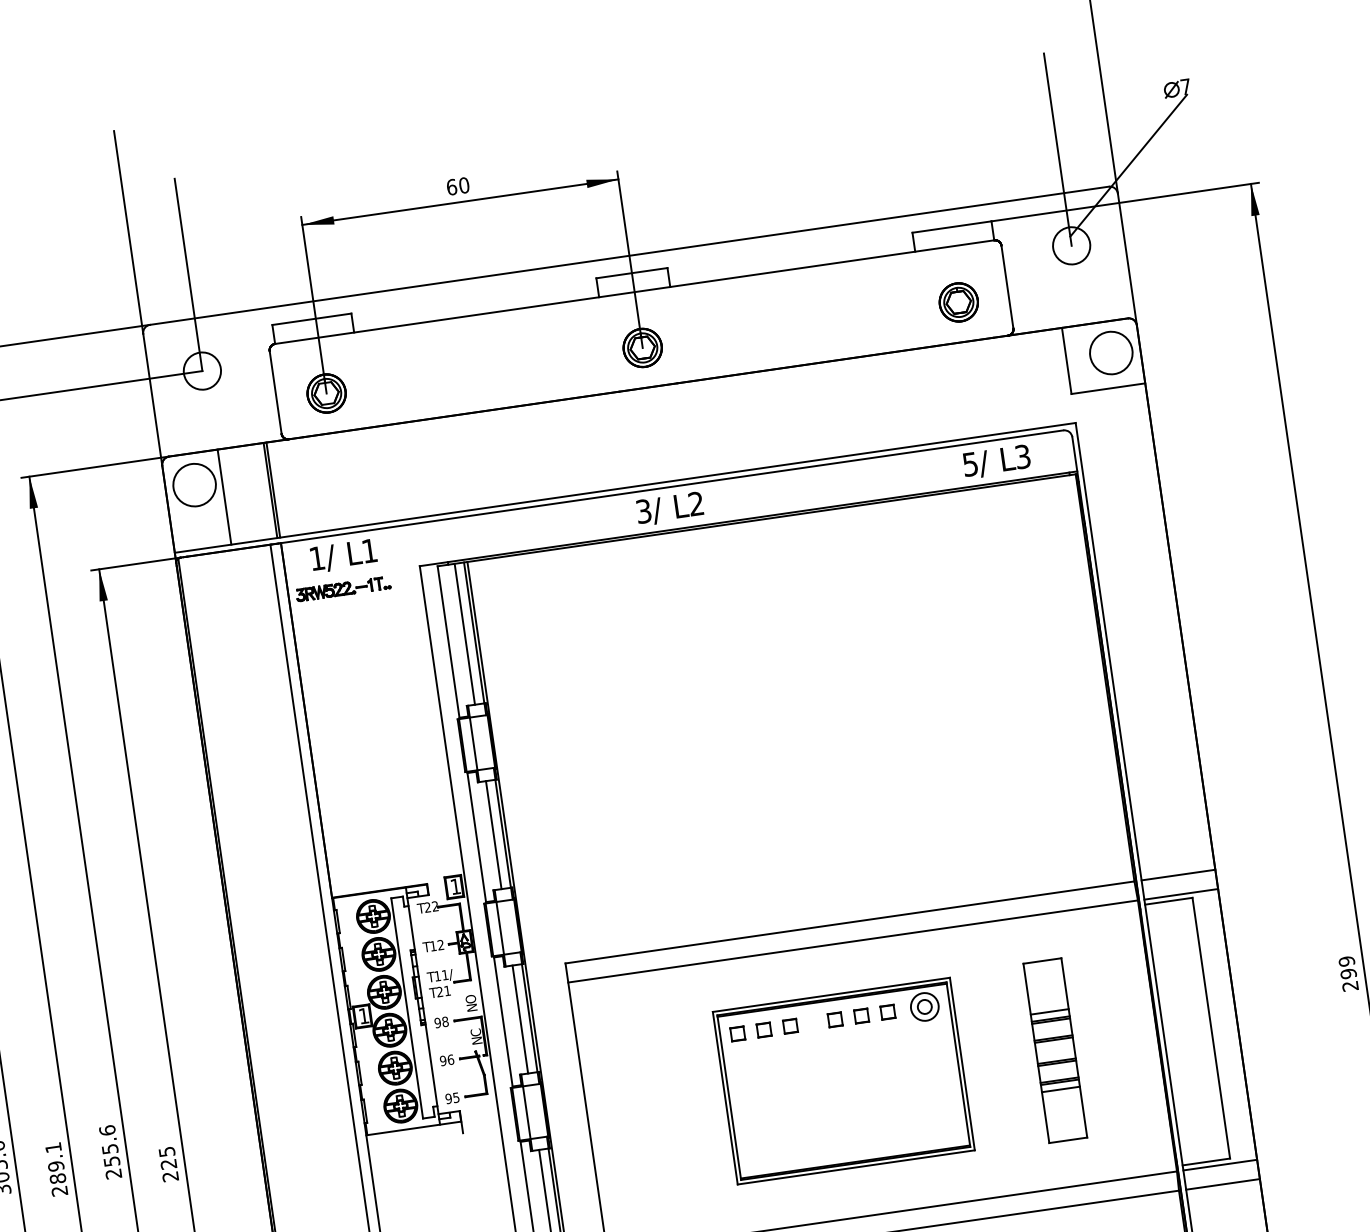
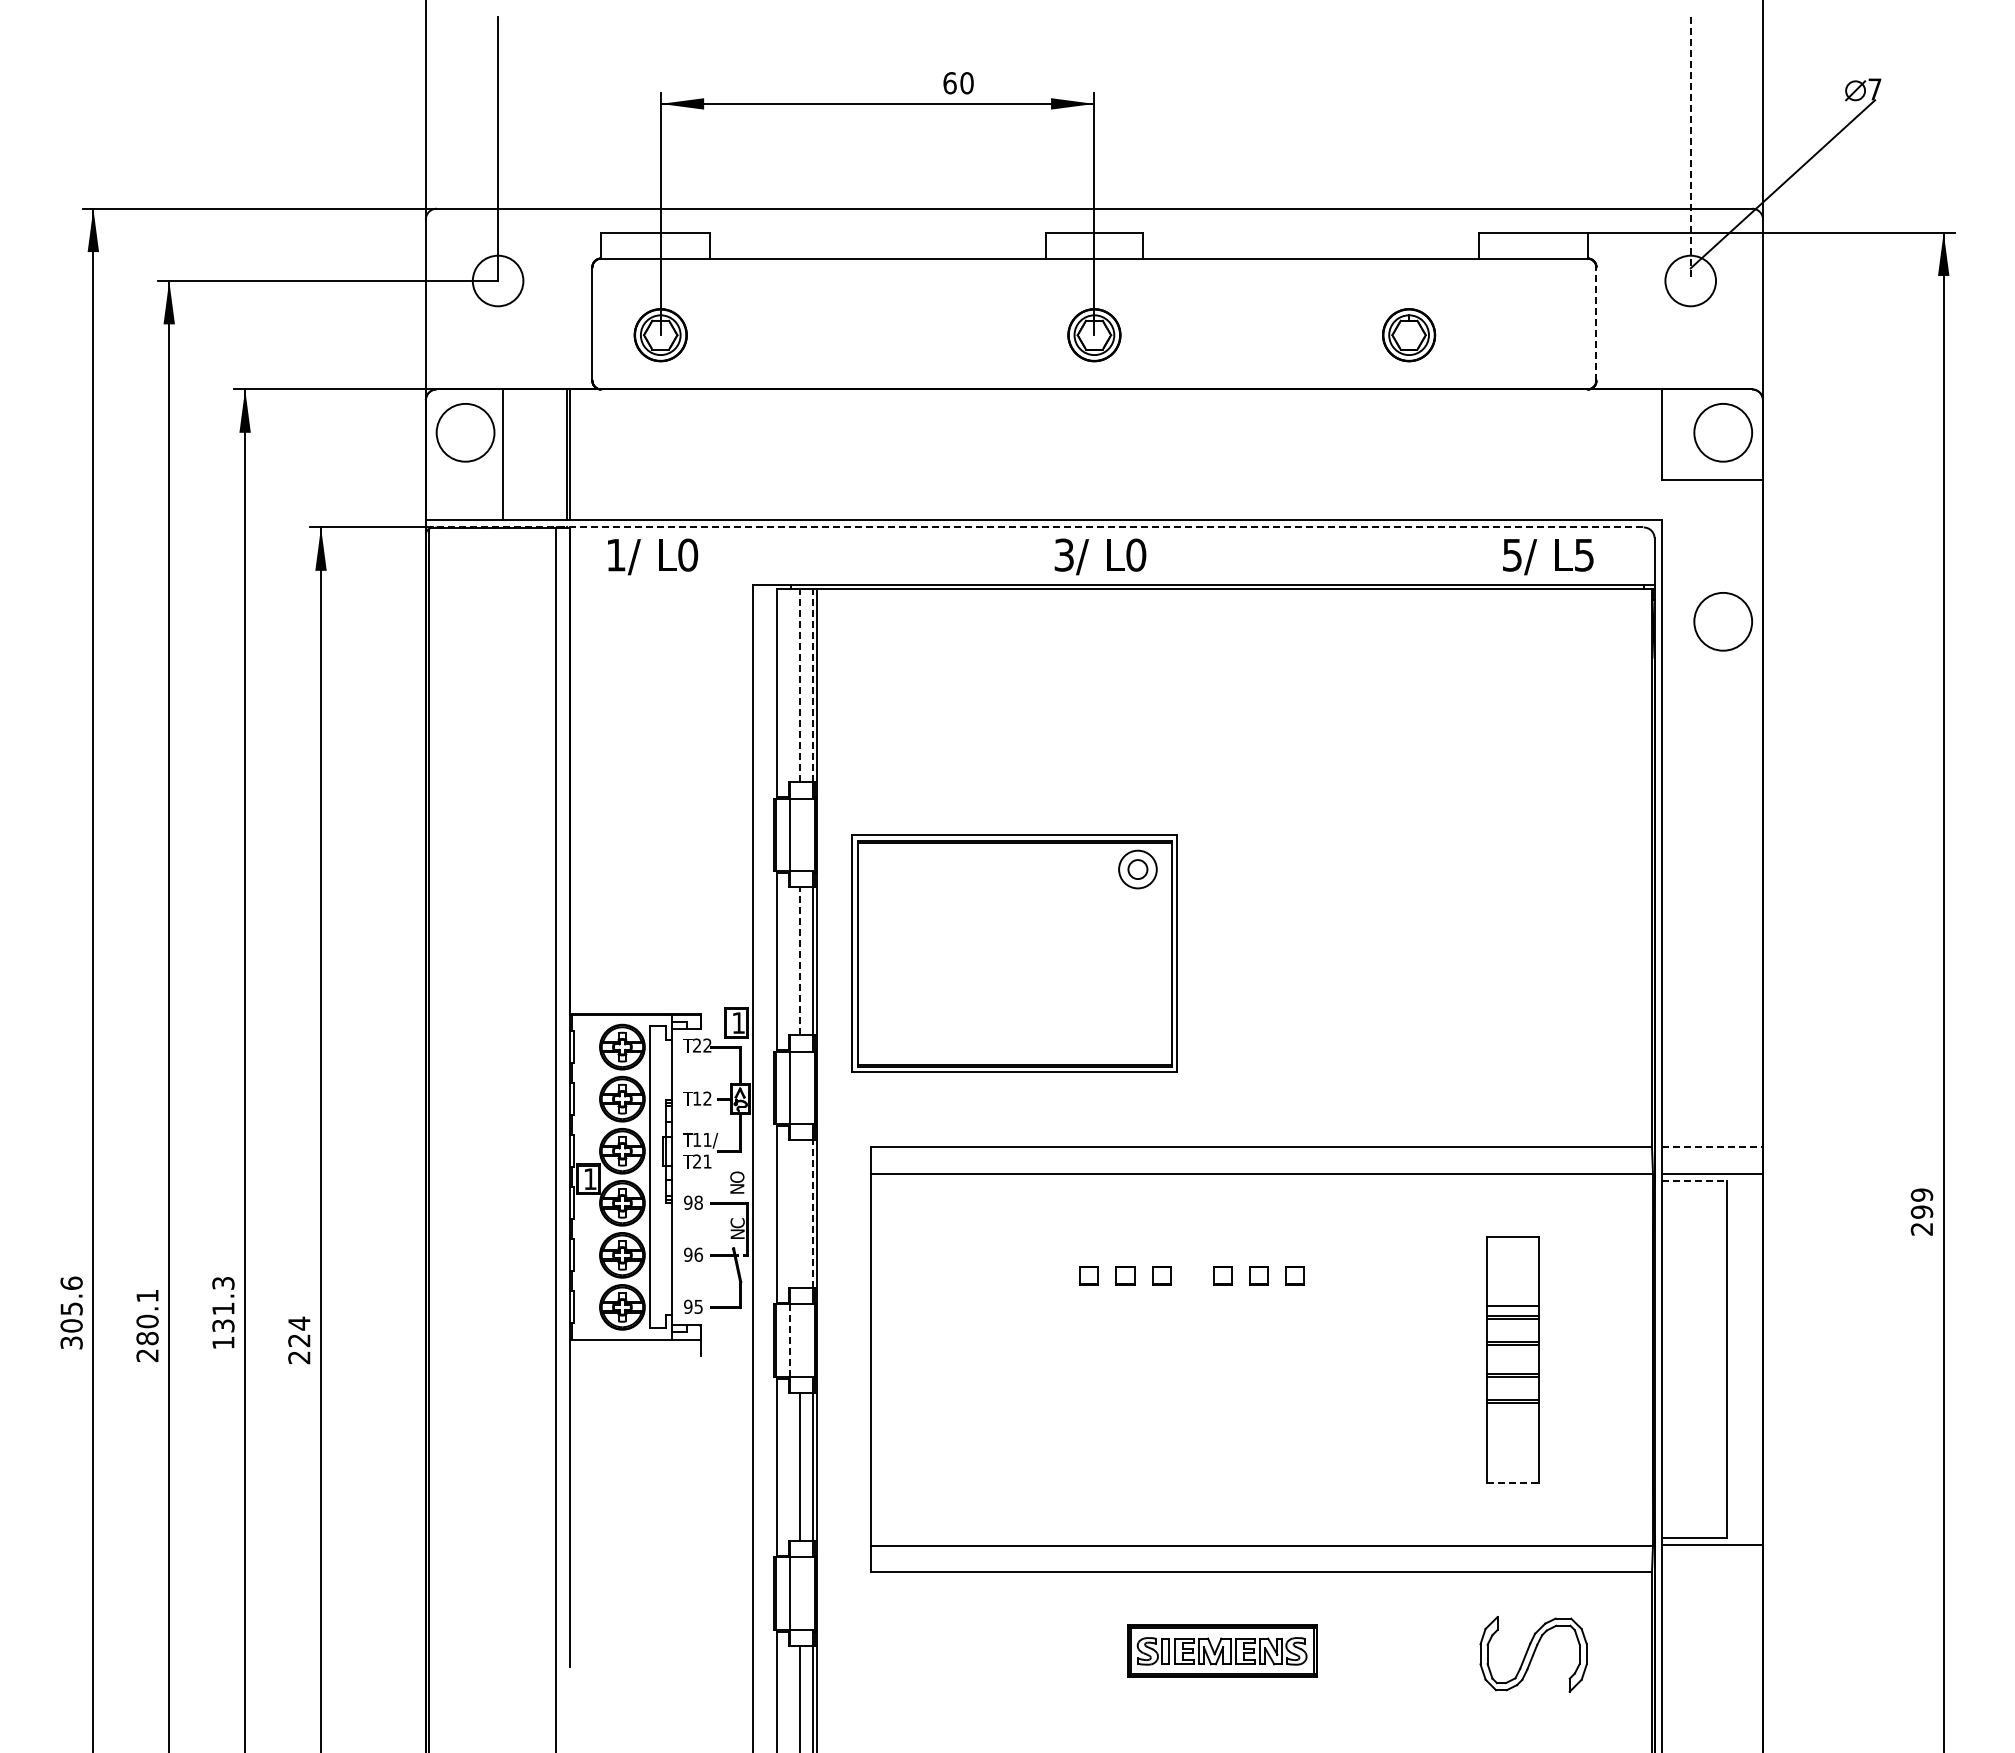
line: (1057, 150) -> (1690, 149), solid -> dashed
text: (458, 186) -> (958, 83), moved
line: (1007, 287) -> (1596, 324), solid -> dashed
part: (959, 302) -> (1409, 335), moved
text: (1022, 456) -> (1584, 554), 3 -> 5
circle: (1130, 490) -> (1722, 621), added
line: (623, 493) -> (1040, 527), solid -> dashed
text: (696, 503) -> (1136, 554), 2 -> 0
text: (369, 550) -> (688, 554), 1 -> 0
part: (343, 589) -> (645, 601), removed
line: (474, 632) -> (812, 685), solid -> dashed
line: (464, 634) -> (799, 685), solid -> dashed
line: (493, 834) -> (799, 960), solid -> dashed
line: (1178, 875) -> (1712, 1147), solid -> dashed
line: (1168, 901) -> (1694, 1180), solid -> dashed
text: (1348, 973) -> (1921, 1211), moved
line: (529, 1017) -> (812, 1213), solid -> dashed
line: (520, 1019) -> (799, 1214), removed
part: (843, 1081) -> (1014, 953), moved
line: (1060, 1089) -> (1512, 1412), removed
line: (526, 1112) -> (790, 1340), solid -> dashed
line: (1068, 1140) -> (1513, 1482), solid -> dashed
text: (110, 1151) -> (223, 1312), 255.6 -> 131.3
text: (167, 1151) -> (299, 1323), 225 -> 224
text: (56, 1166) -> (147, 1321), 289.1 -> 280.1
line: (1222, 1184) -> (1711, 1571), removed

